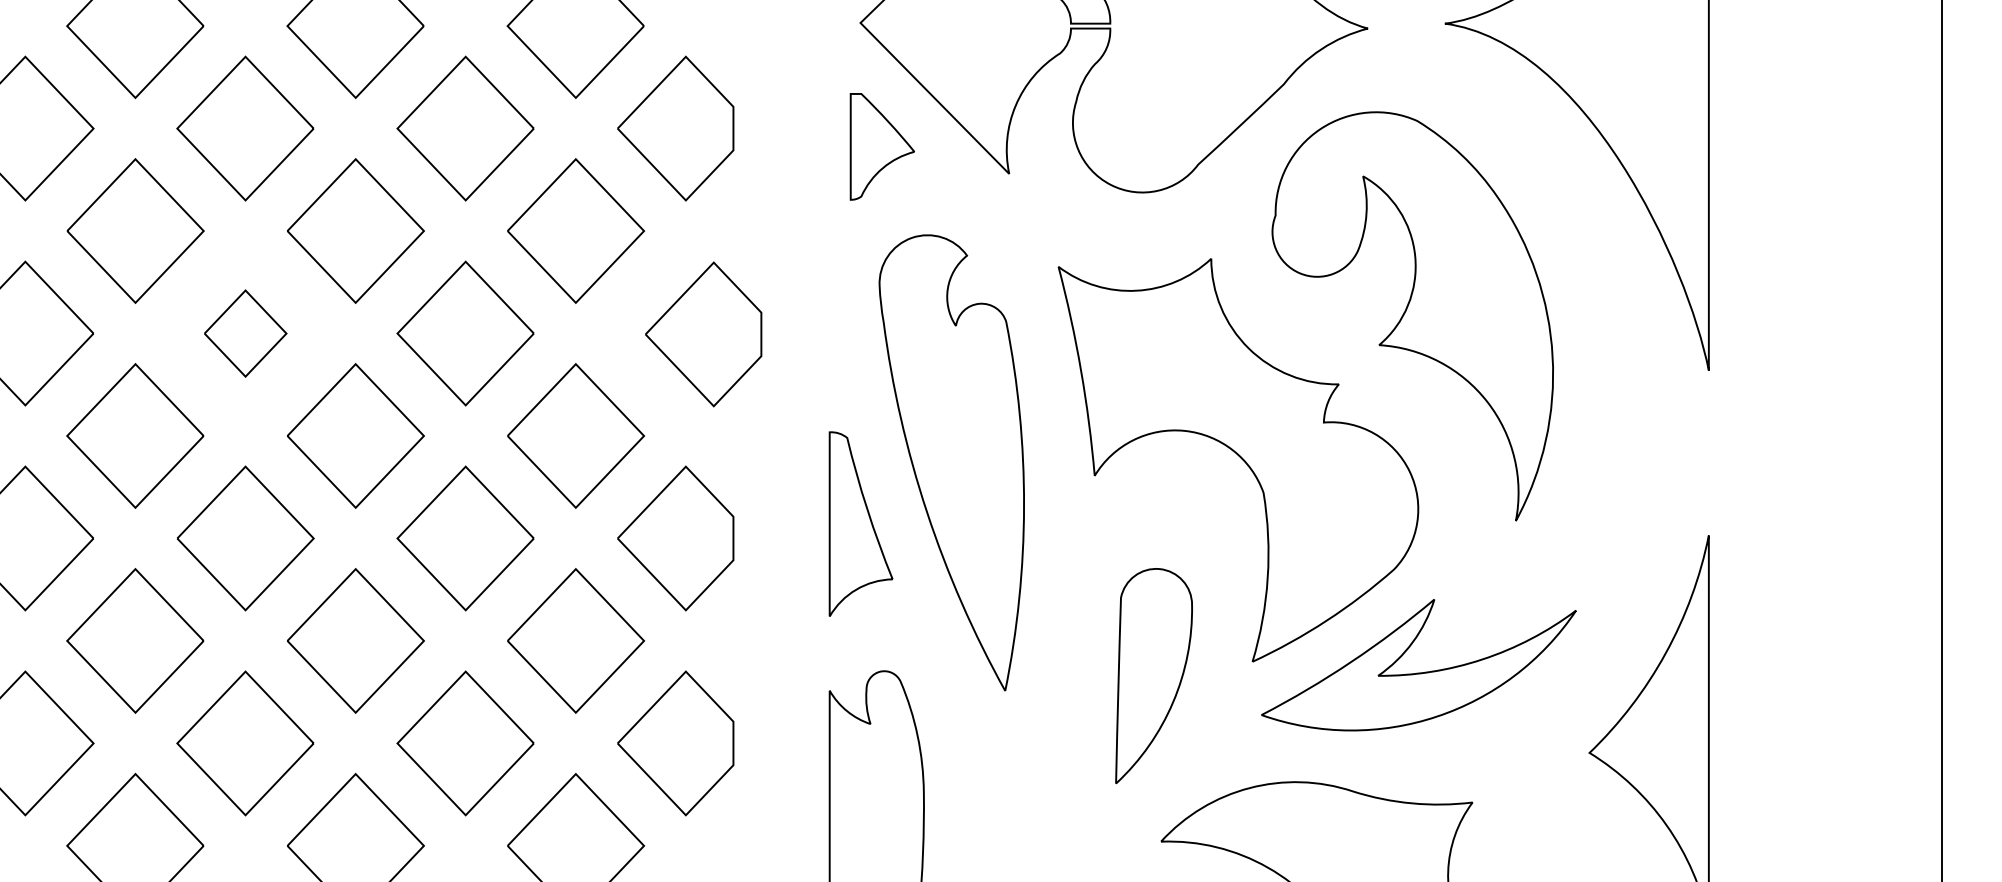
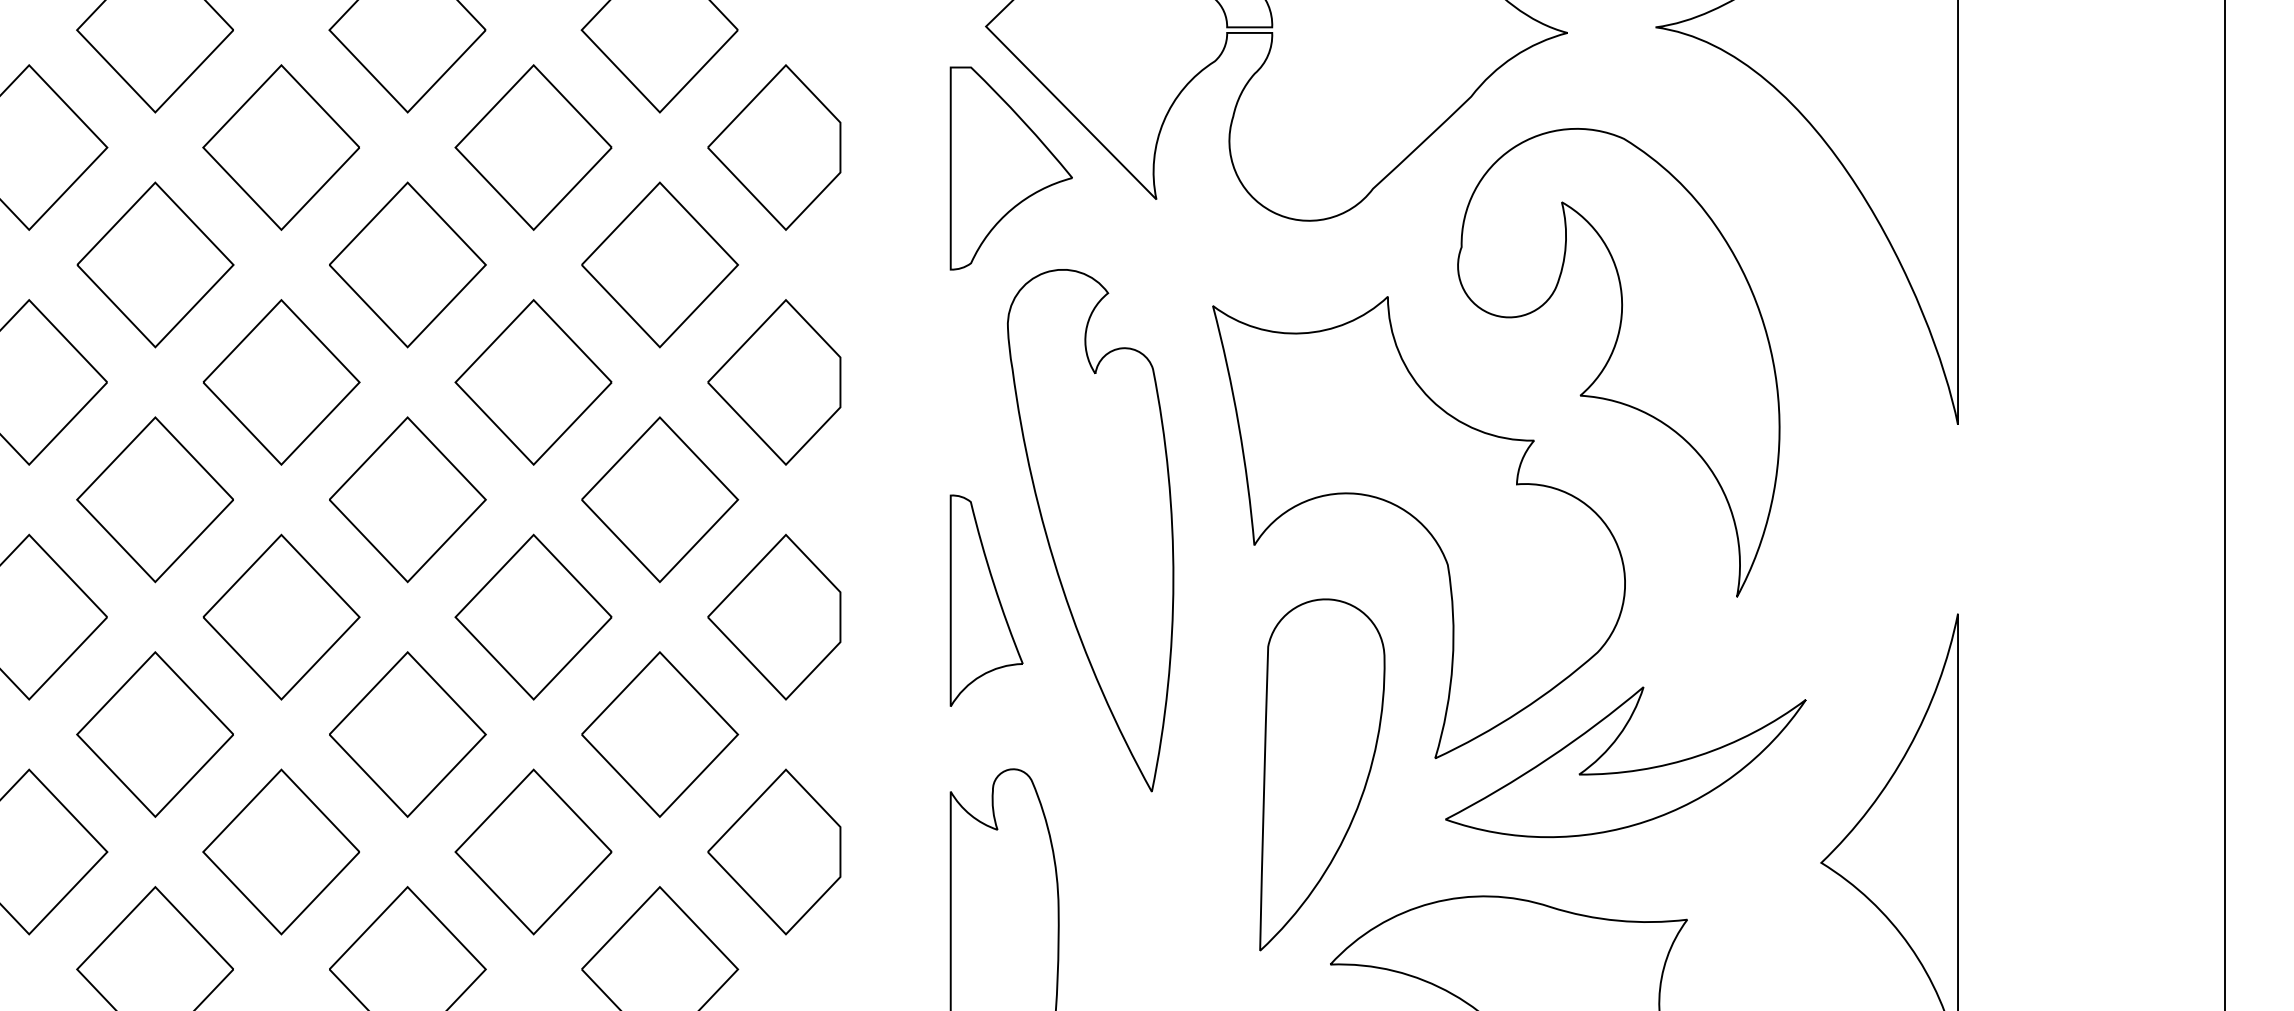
part: (881, 146) -> (1010, 168), size x1.67
part: (245, 333) -> (281, 382), size x1.67
part: (703, 334) -> (774, 382), moved
part: (1154, 675) -> (1322, 774), size x1.43

